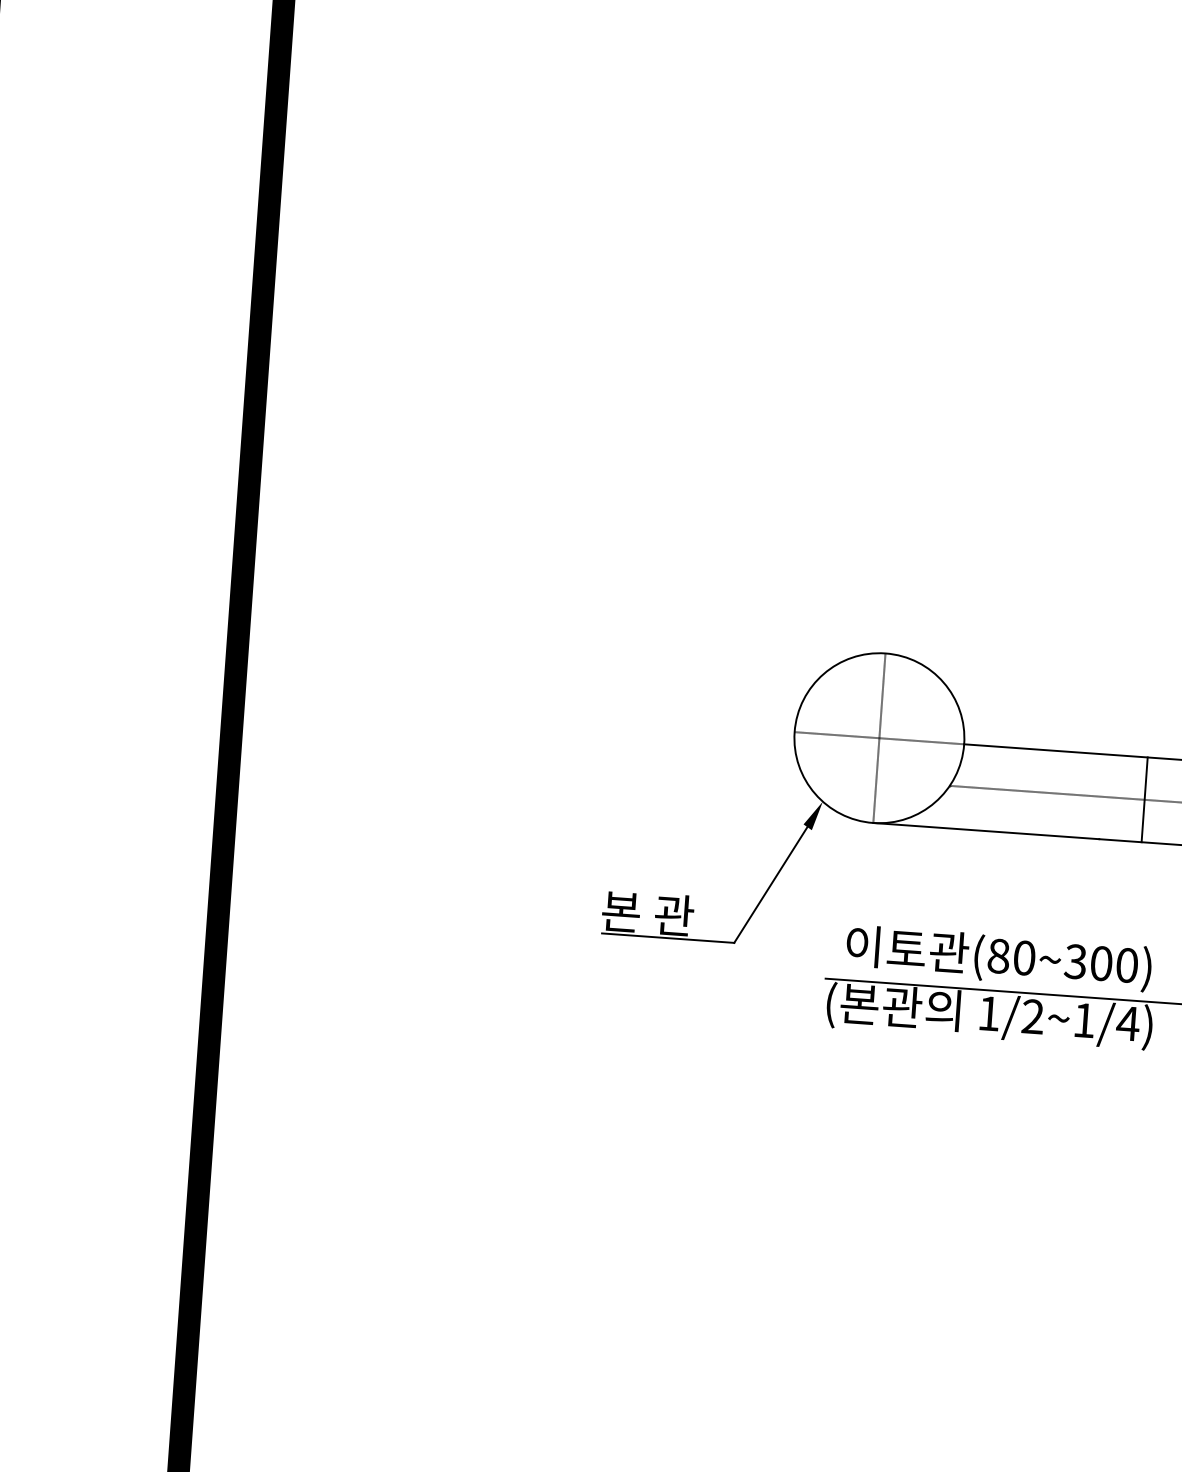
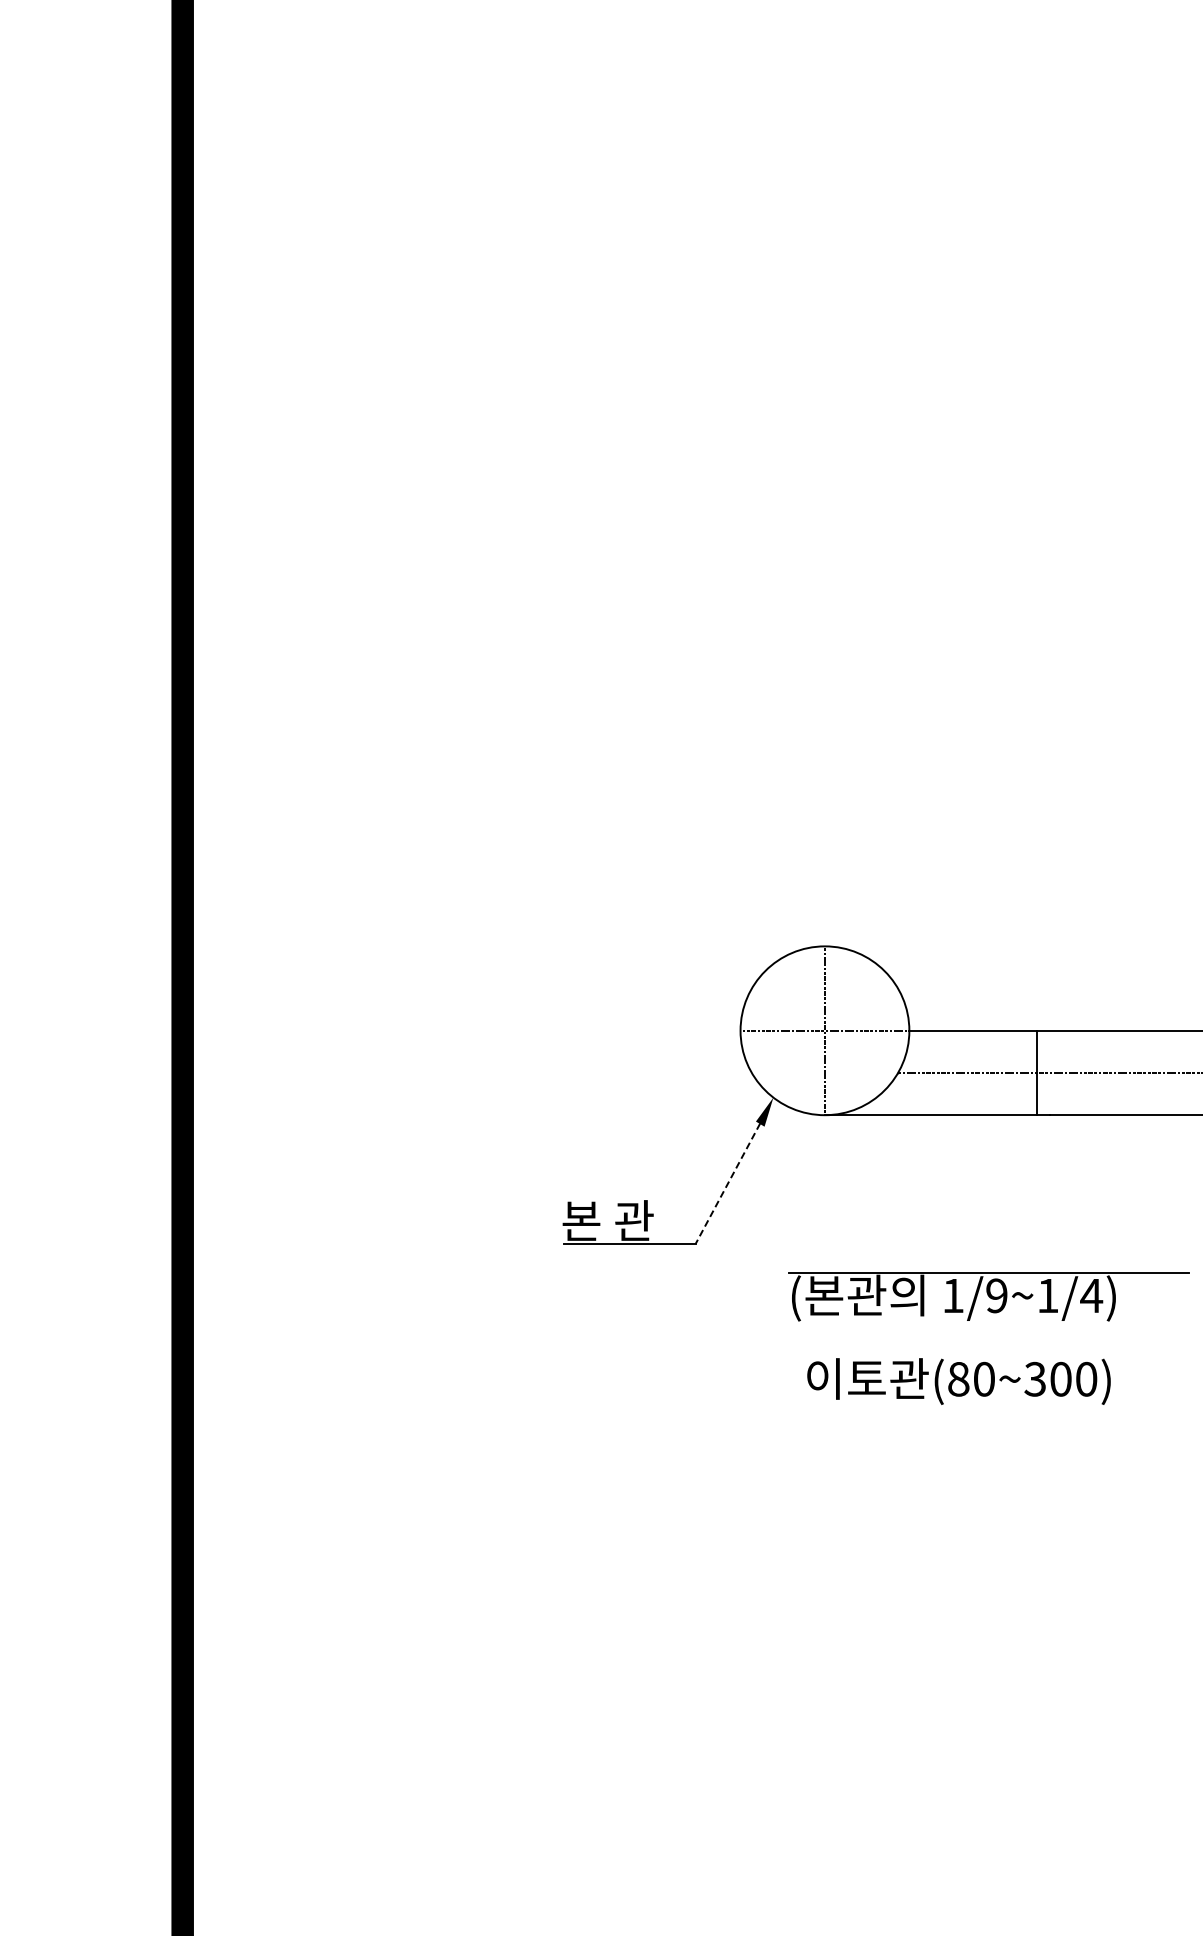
line: (1145, 799) -> (1037, 1072), moved
line: (770, 885) -> (727, 1184), solid -> dashed
text: (998, 958) -> (958, 1381), moved
text: (1032, 1017) -> (996, 1296), 1/2~1/4) -> 1/9~1/4)

